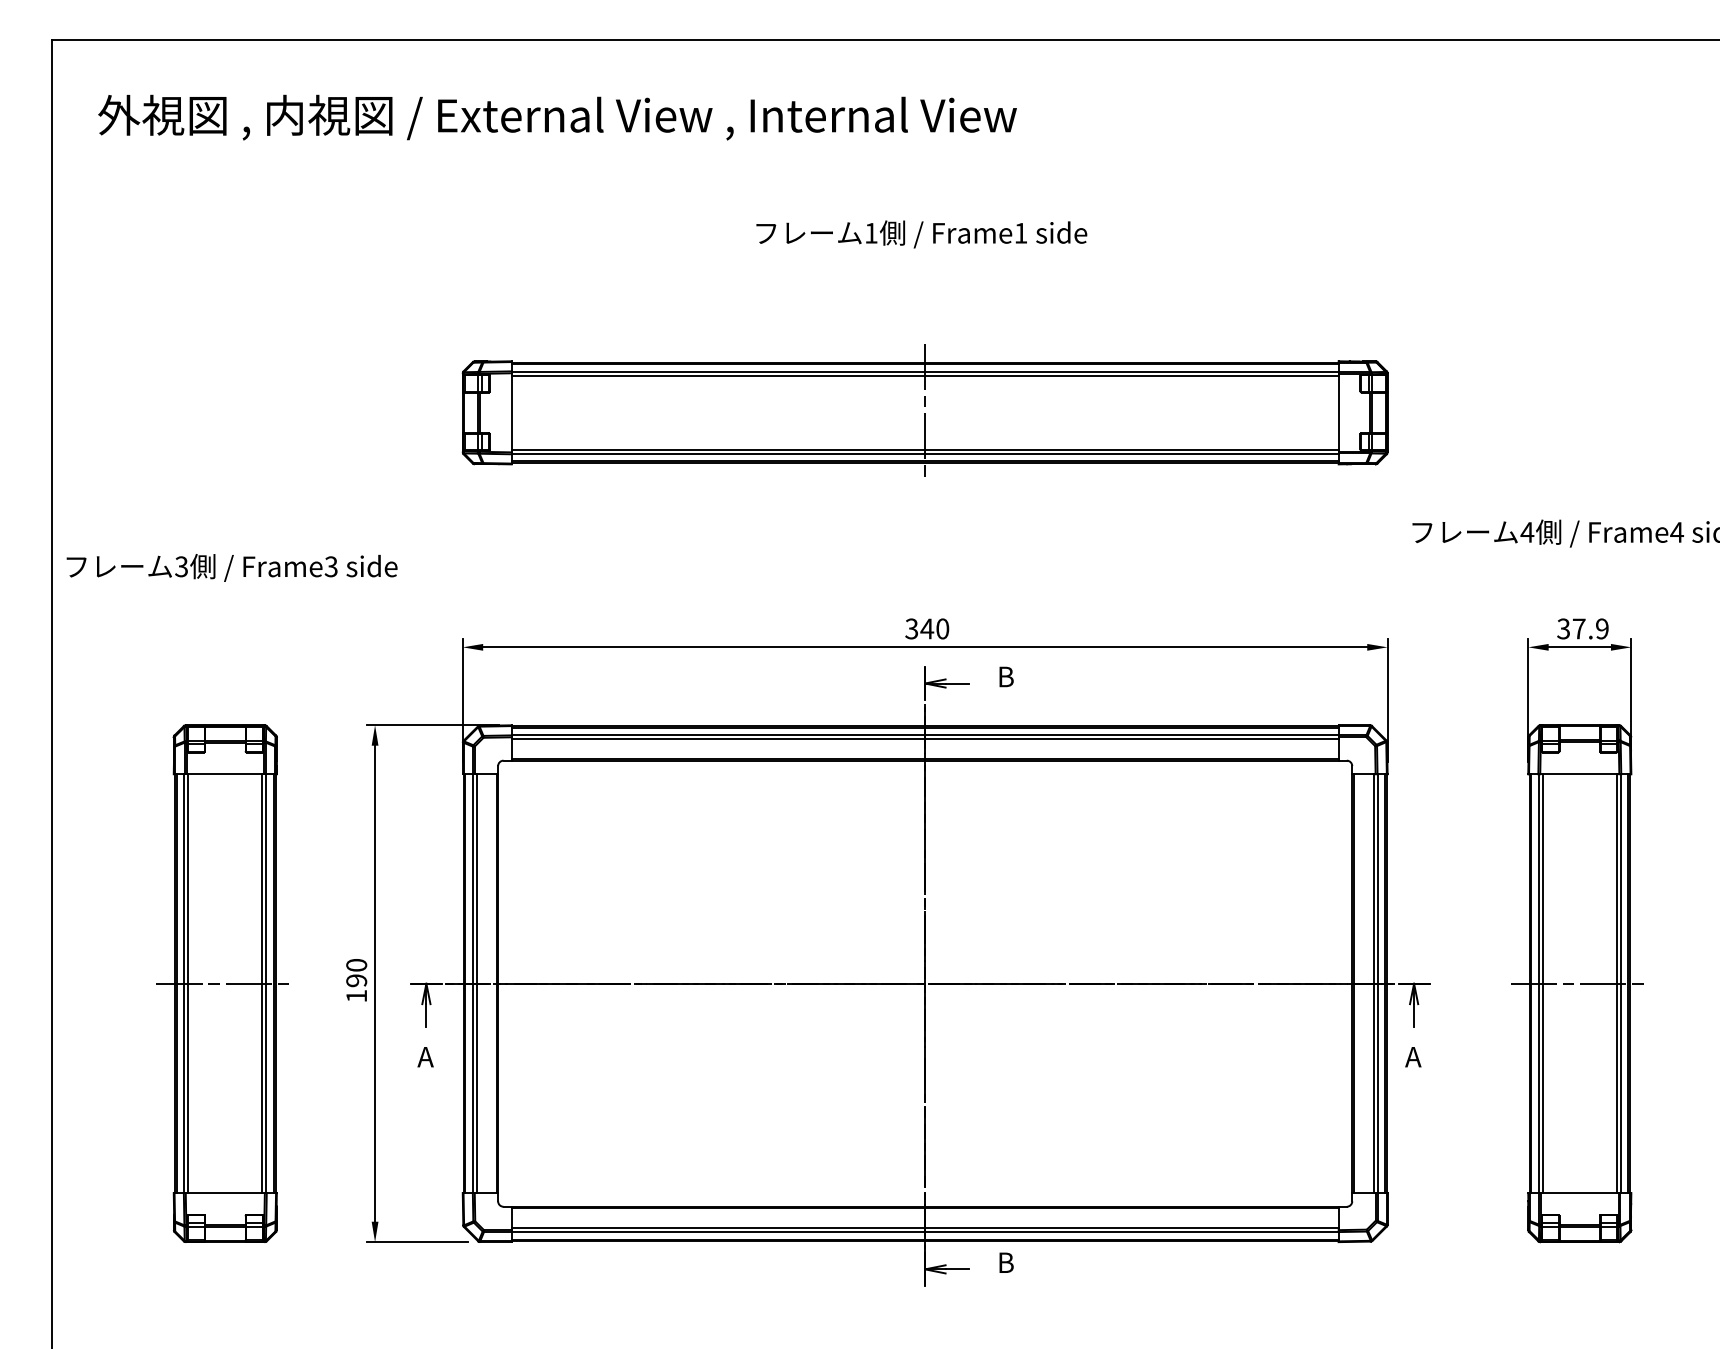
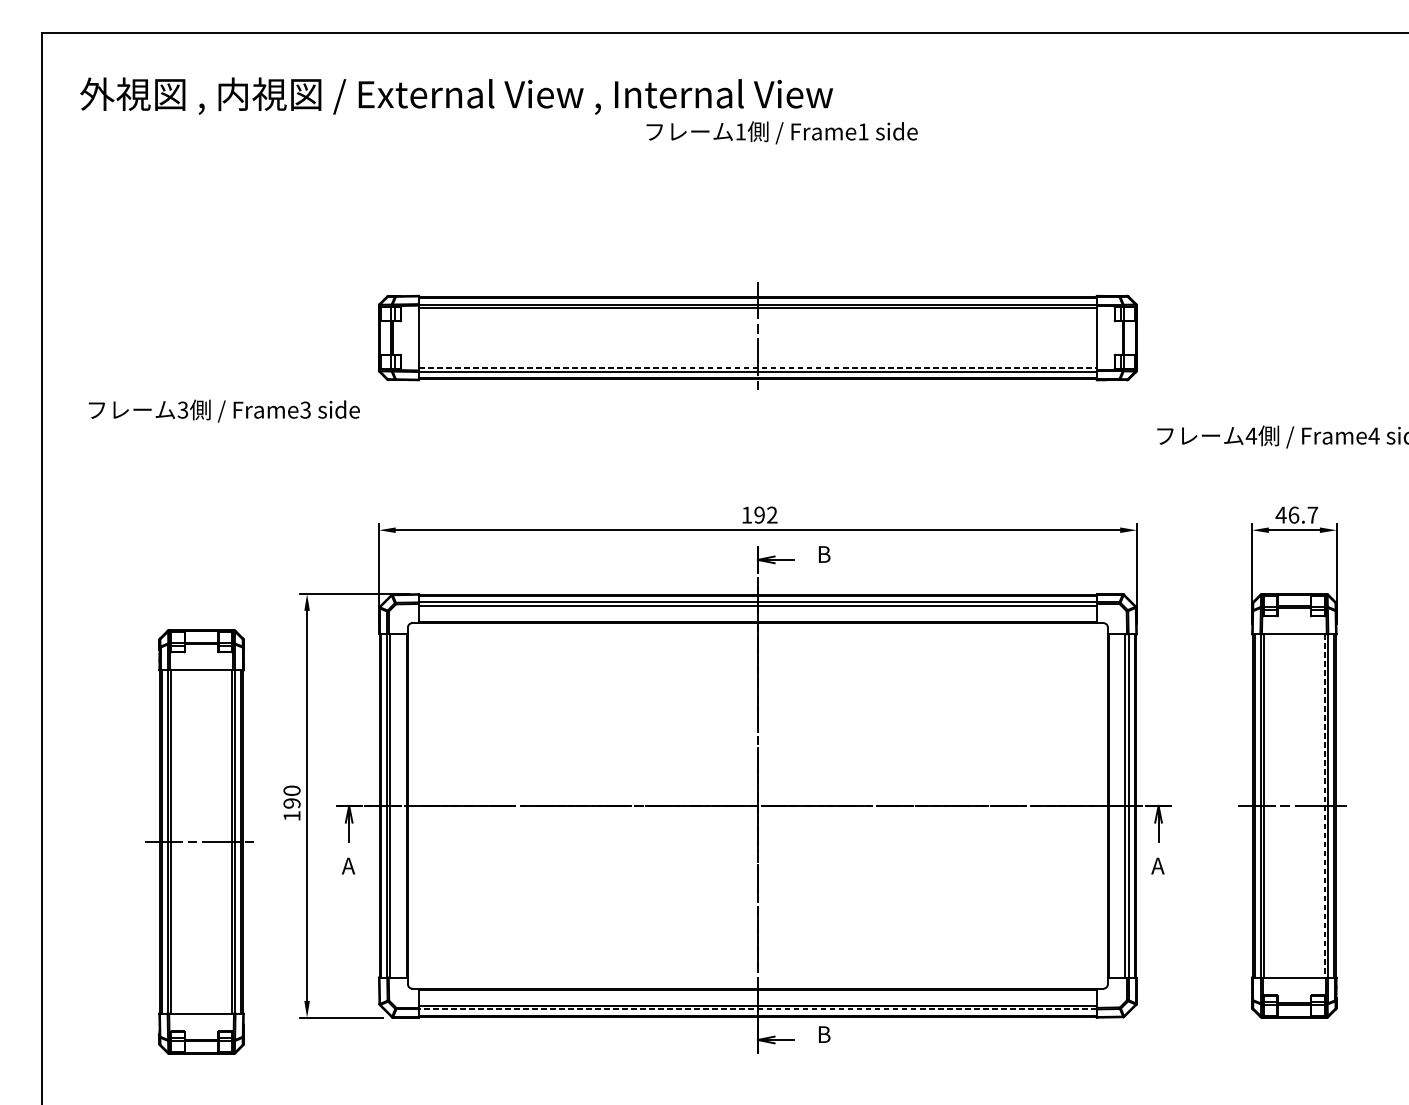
text: (921, 234) -> (781, 132), moved
line: (925, 449) -> (758, 368), solid -> dashed
text: (231, 567) -> (223, 410), moved
text: (927, 628) -> (759, 514), 340 -> 192
text: (1582, 628) -> (1296, 514), 37.9 -> 46.7
part: (222, 983) -> (199, 841), moved
line: (1616, 984) -> (1324, 806), solid -> dashed
line: (924, 1232) -> (757, 1009), solid -> dashed

